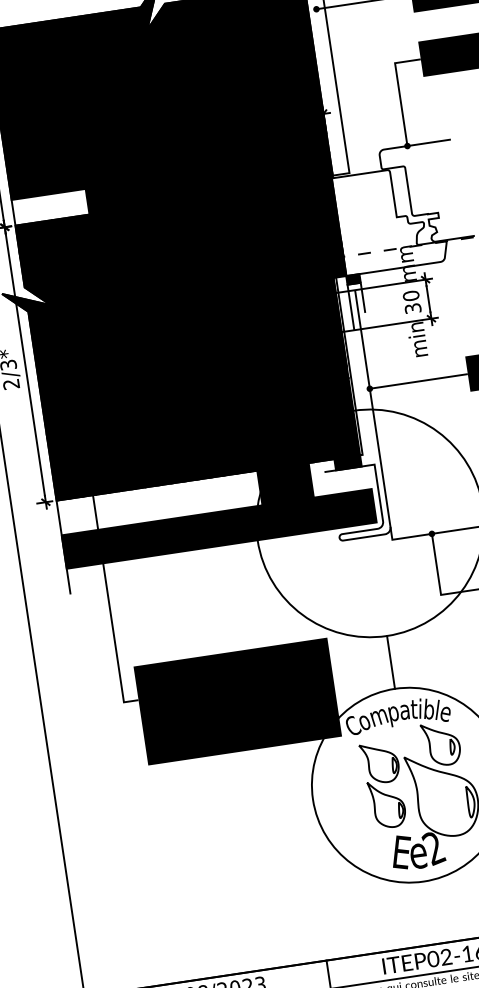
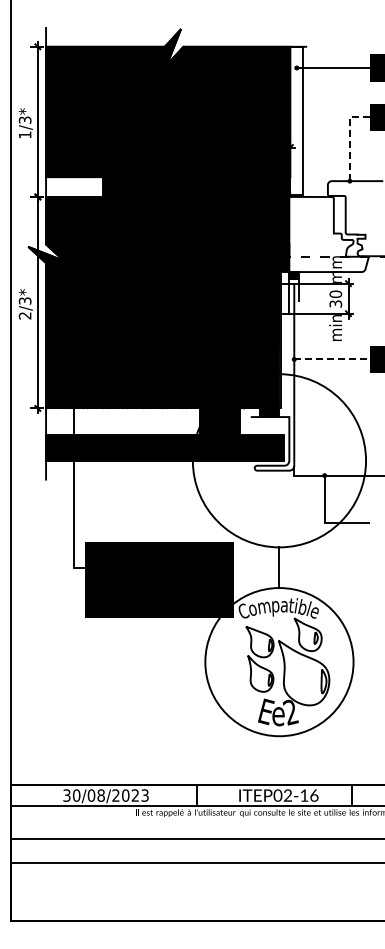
line: (398, 90) -> (349, 138), solid -> dashed
line: (420, 381) -> (333, 359), solid -> dashed

